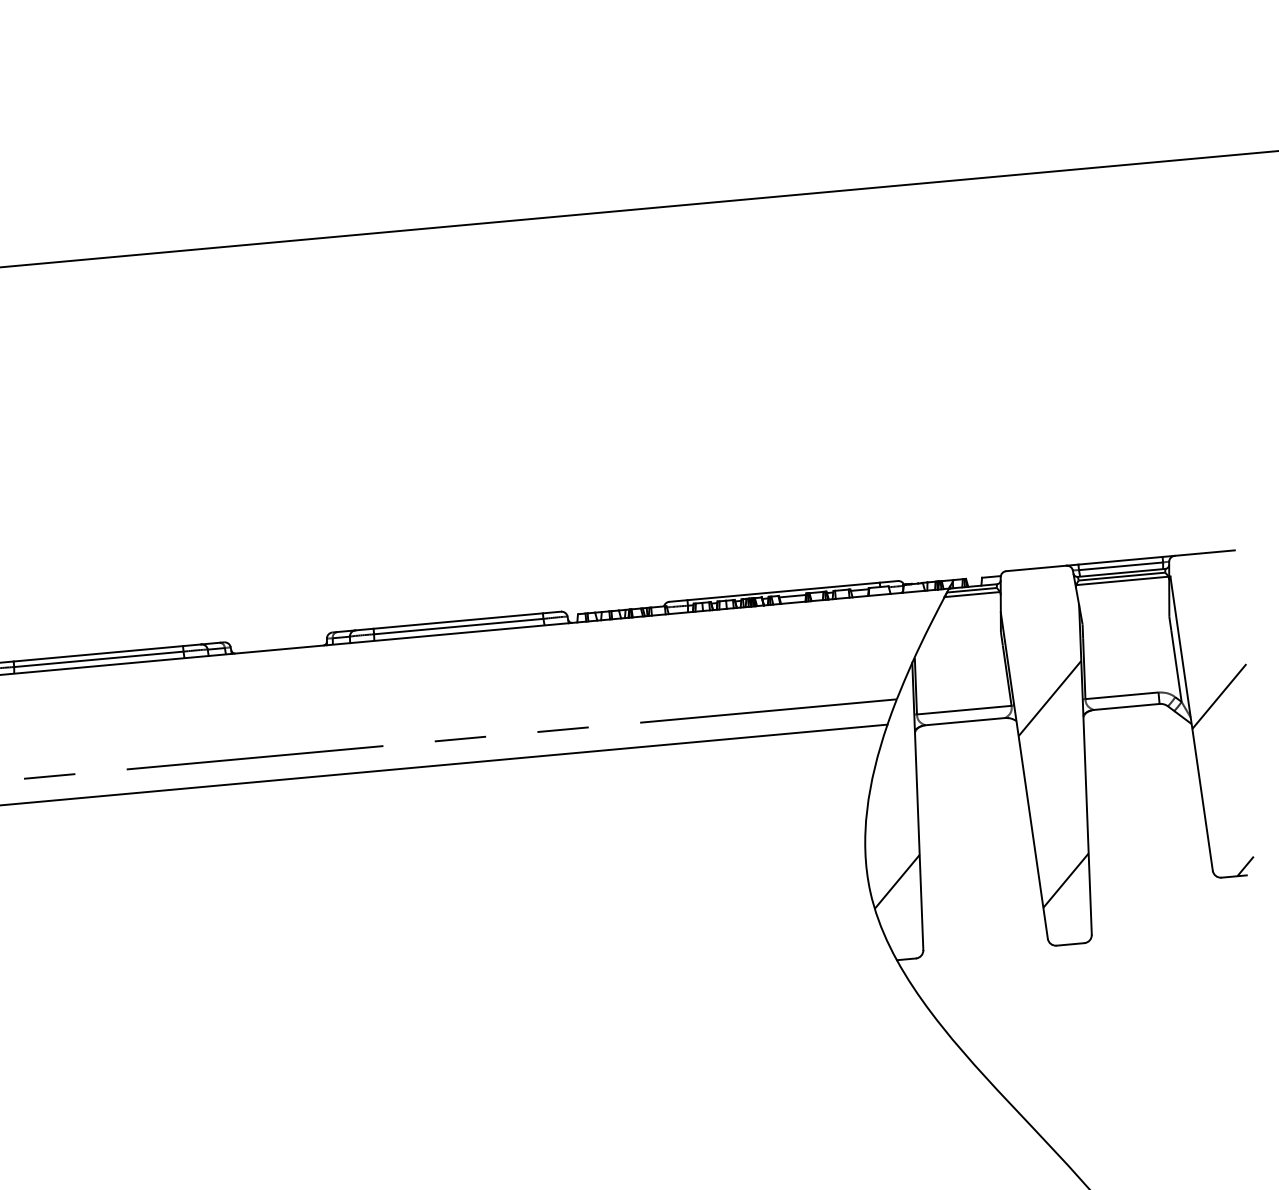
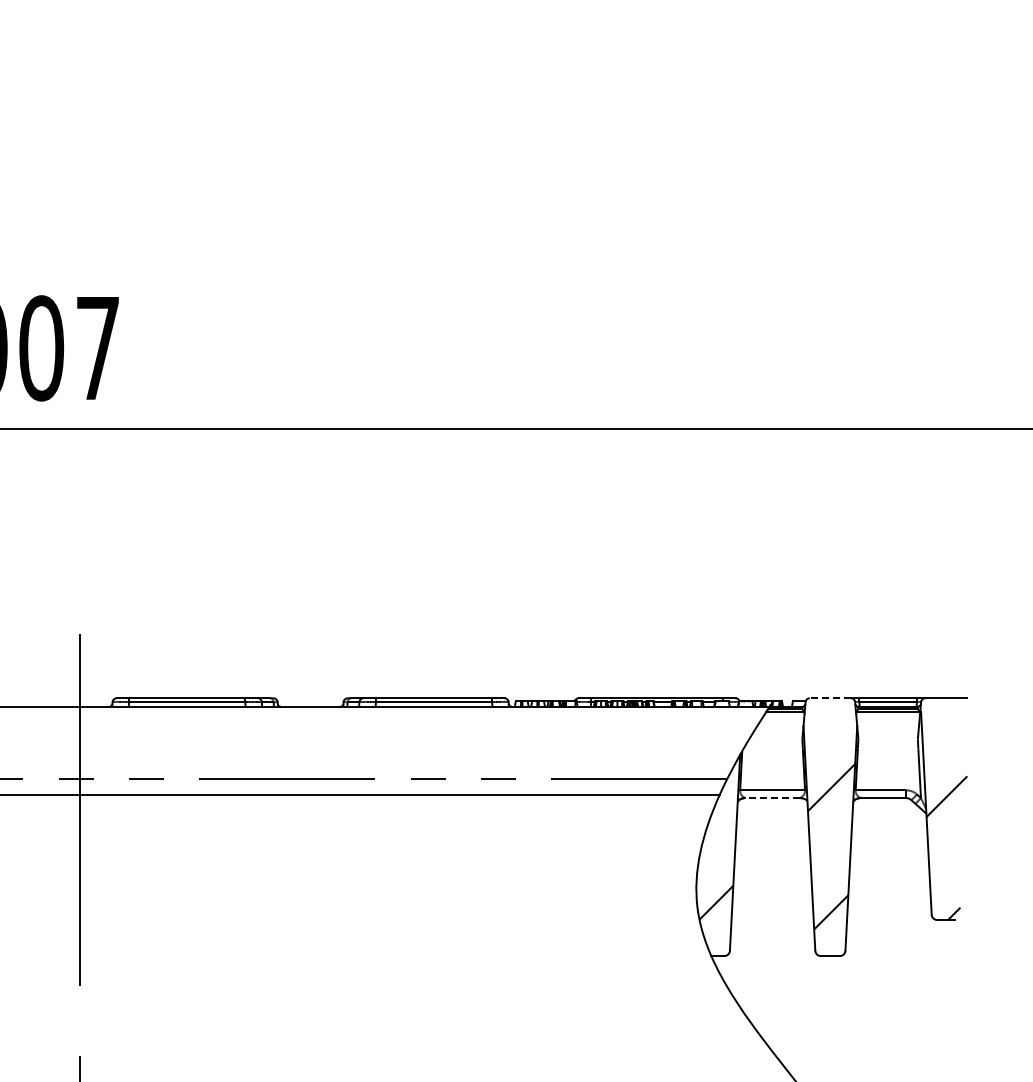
line: (1036, 568) -> (830, 698), solid -> dashed
line: (965, 722) -> (772, 798), solid -> dashed

